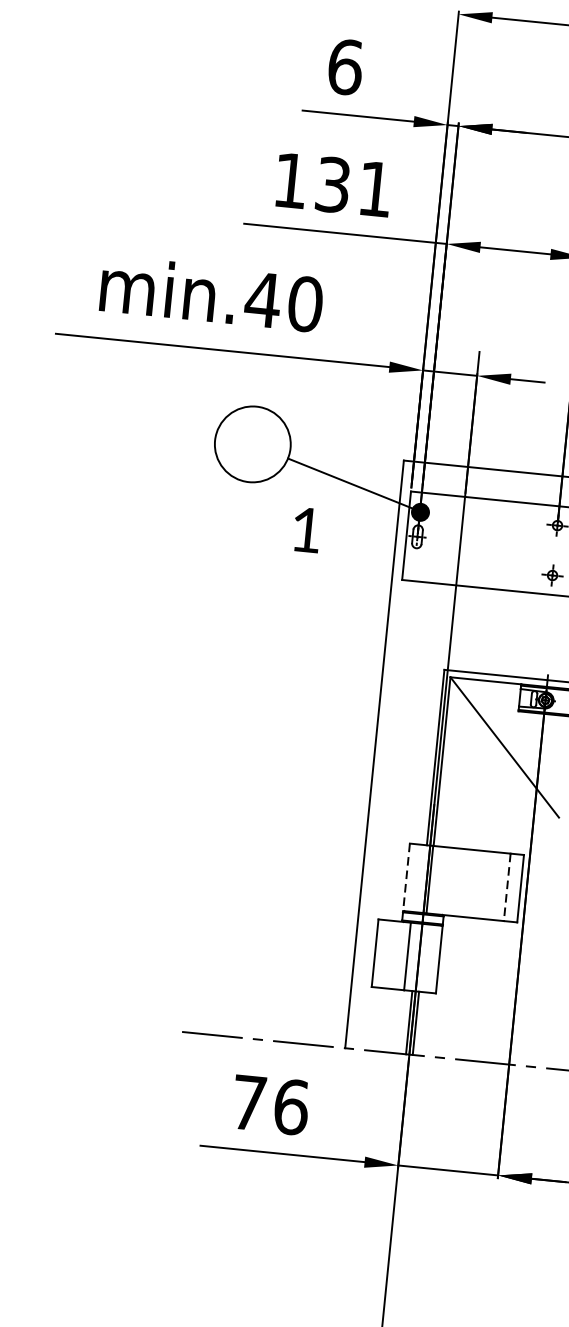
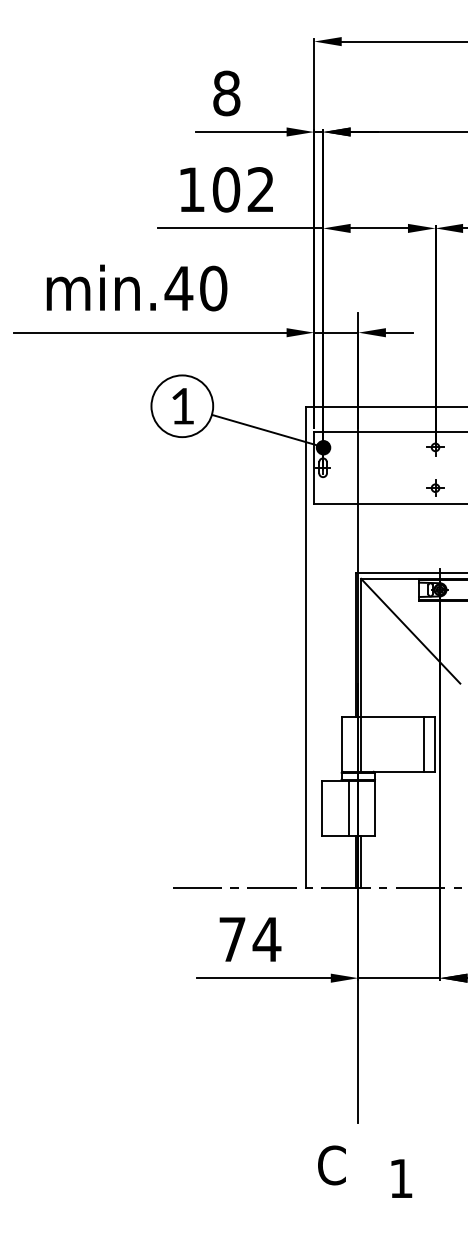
text: (345, 67) -> (226, 93), 6 -> 8
text: (352, 186) -> (242, 189), 131 -> 102
text: (306, 530) -> (182, 406), moved
line: (406, 877) -> (341, 744), dashed -> solid
line: (507, 887) -> (424, 744), dashed -> solid
text: (290, 1106) -> (266, 939), 76 -> 74

